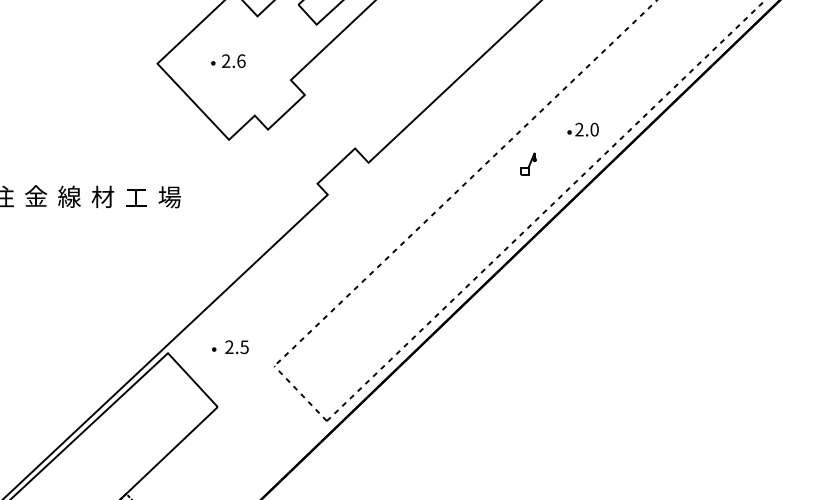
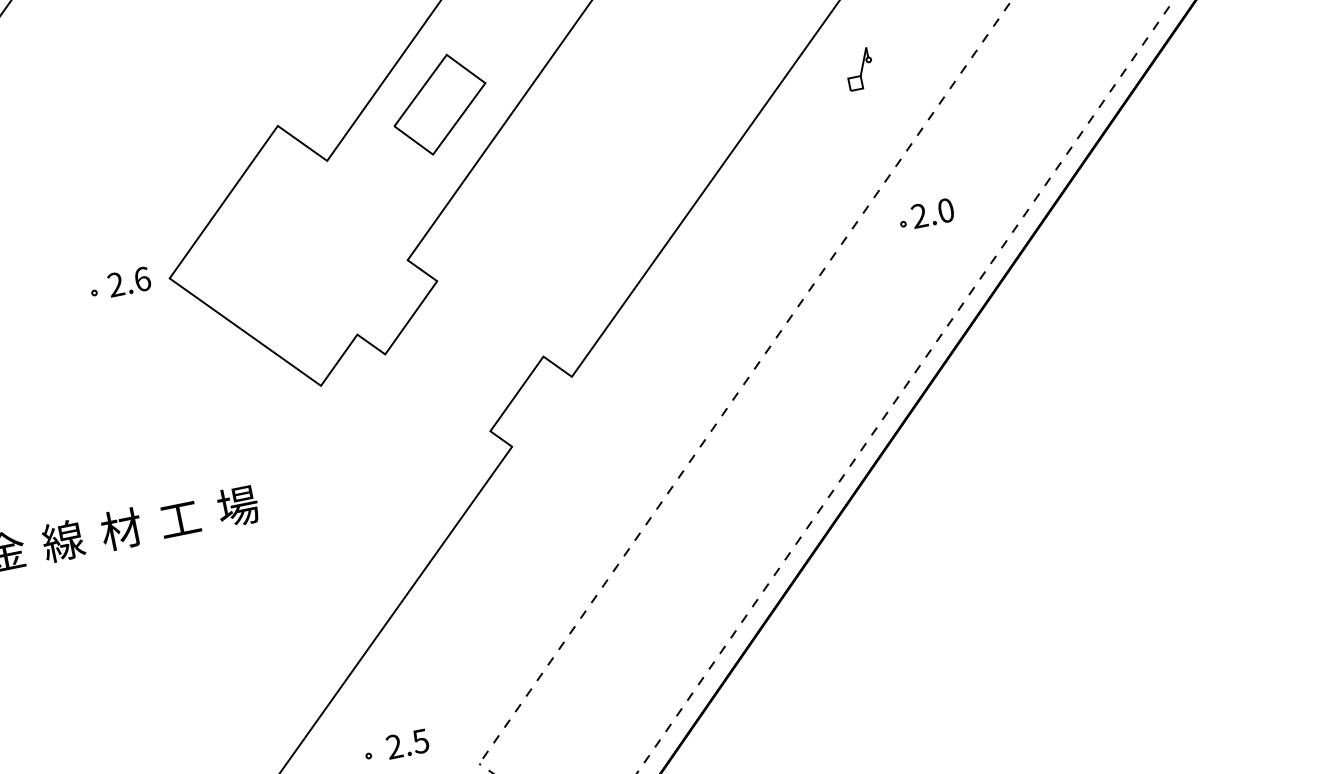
part: (228, 60) -> (119, 282), moved
part: (582, 129) -> (924, 214), moved
part: (528, 163) -> (859, 68), moved

